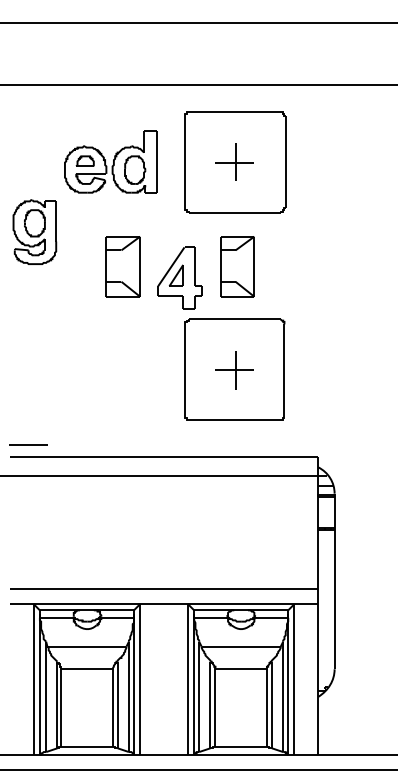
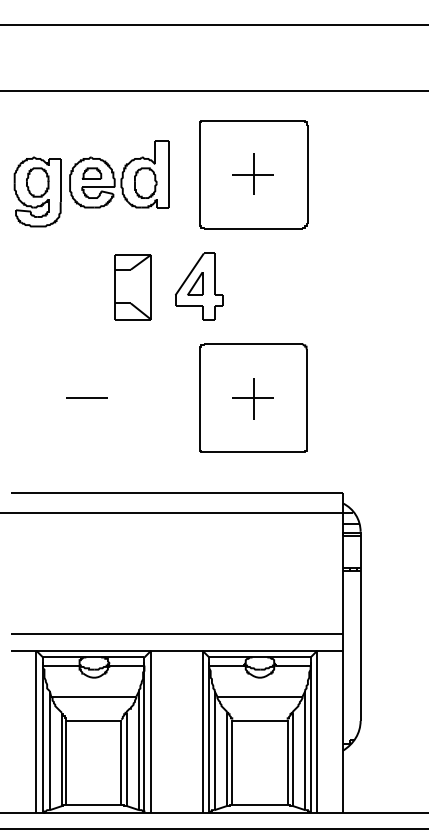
part: (34, 231) -> (37, 191), moved
part: (237, 266) -> (255, 287), removed
part: (180, 278) -> (199, 286), moved
line: (28, 444) -> (86, 397), moved

